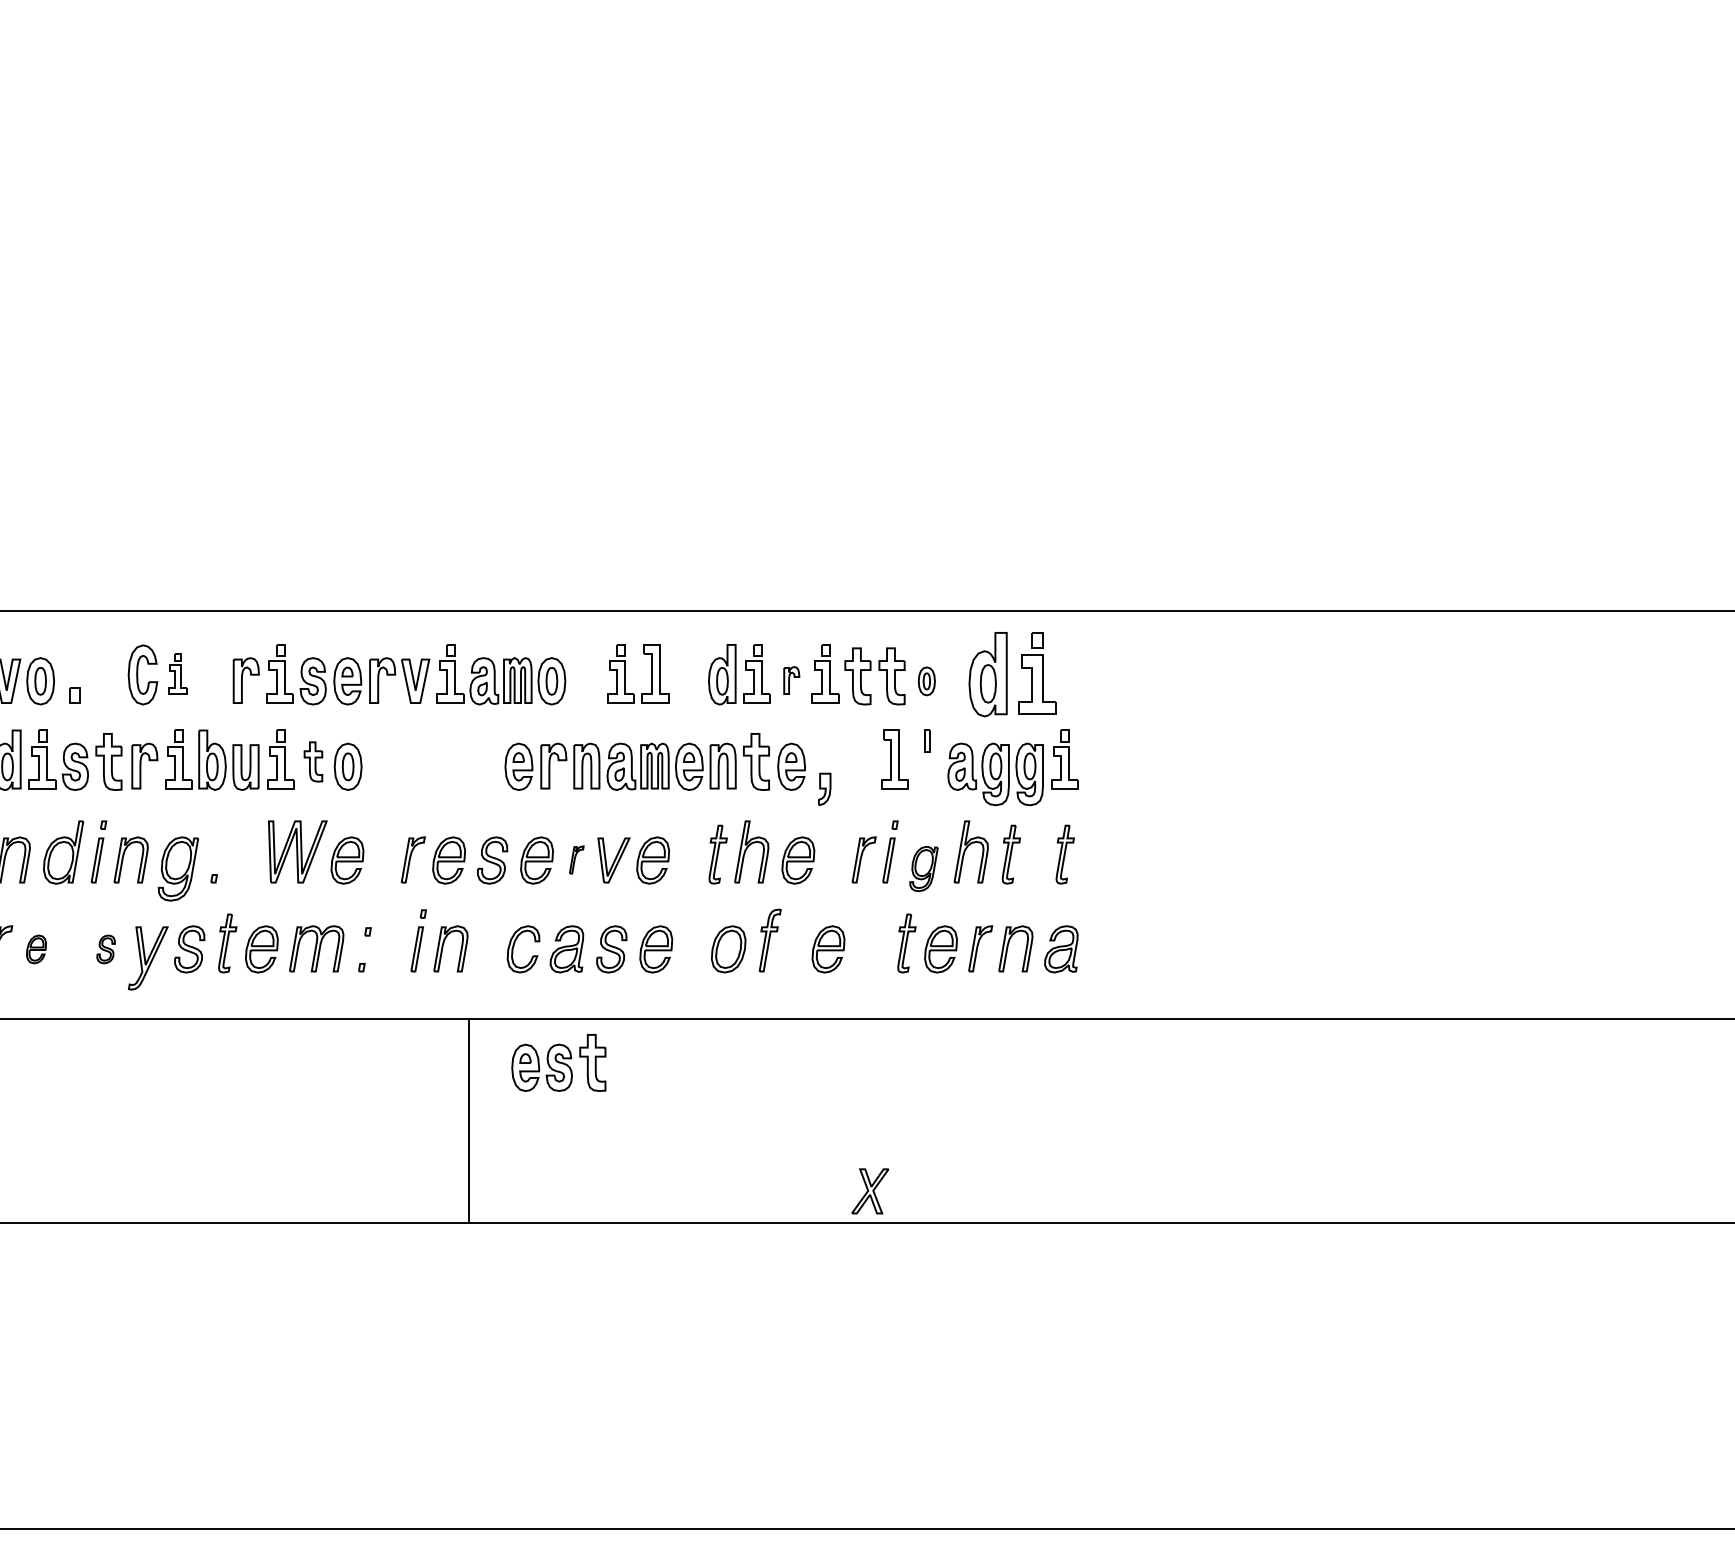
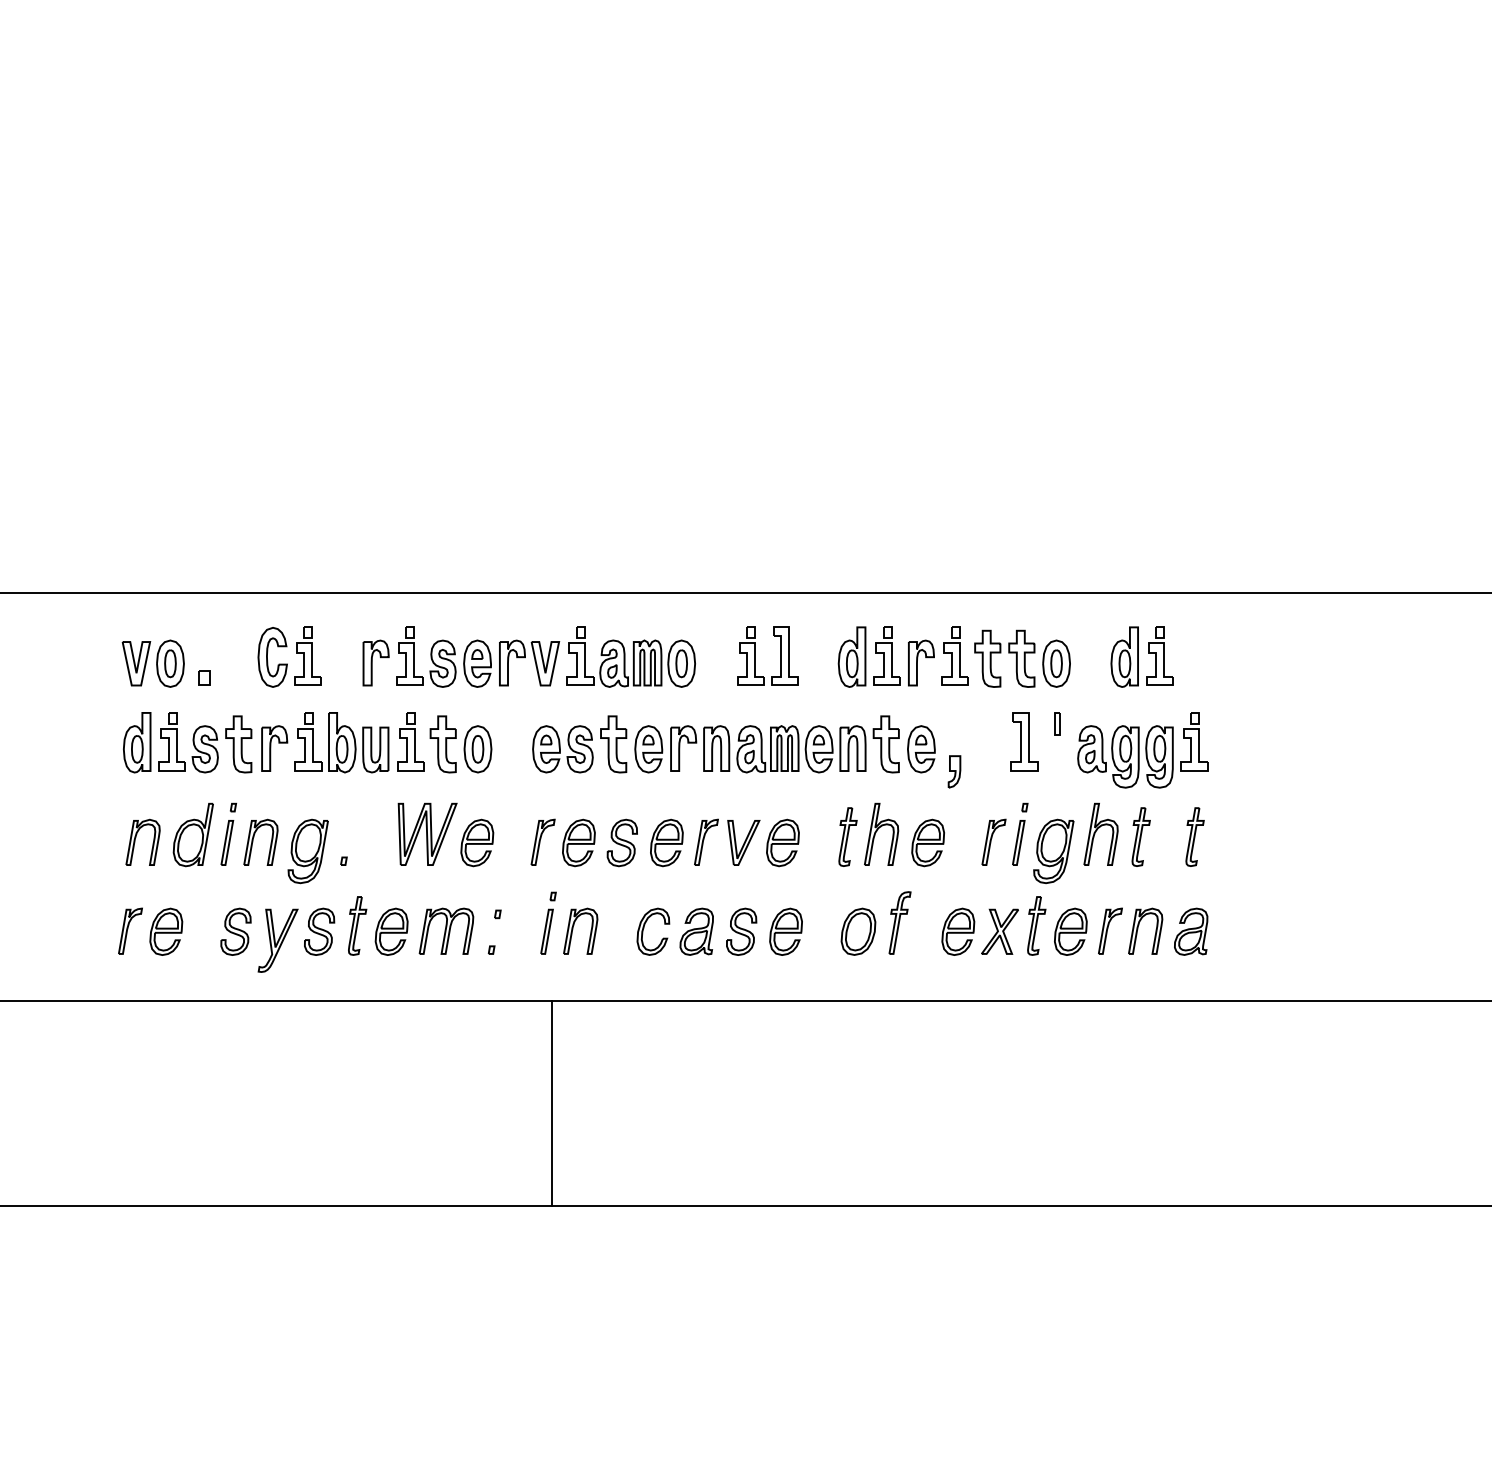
part: (177, 673) -> (307, 655), size x1.43
part: (1011, 674) -> (1141, 656), size x0.71
part: (791, 680) -> (921, 662), size x1.67
part: (926, 681) -> (1056, 663), size x1.67
part: (313, 761) -> (443, 743), size x1.43
part: (576, 859) -> (706, 841), size x1.67
part: (923, 868) -> (1053, 850), size x1.43
part: (36, 949) -> (166, 931), size x1.67
part: (105, 949) -> (235, 931), size x1.67
part: (558, 1062) -> (579, 743), moved
line: (469, 1121) -> (552, 1103), moved
part: (870, 1191) -> (1000, 931), moved

